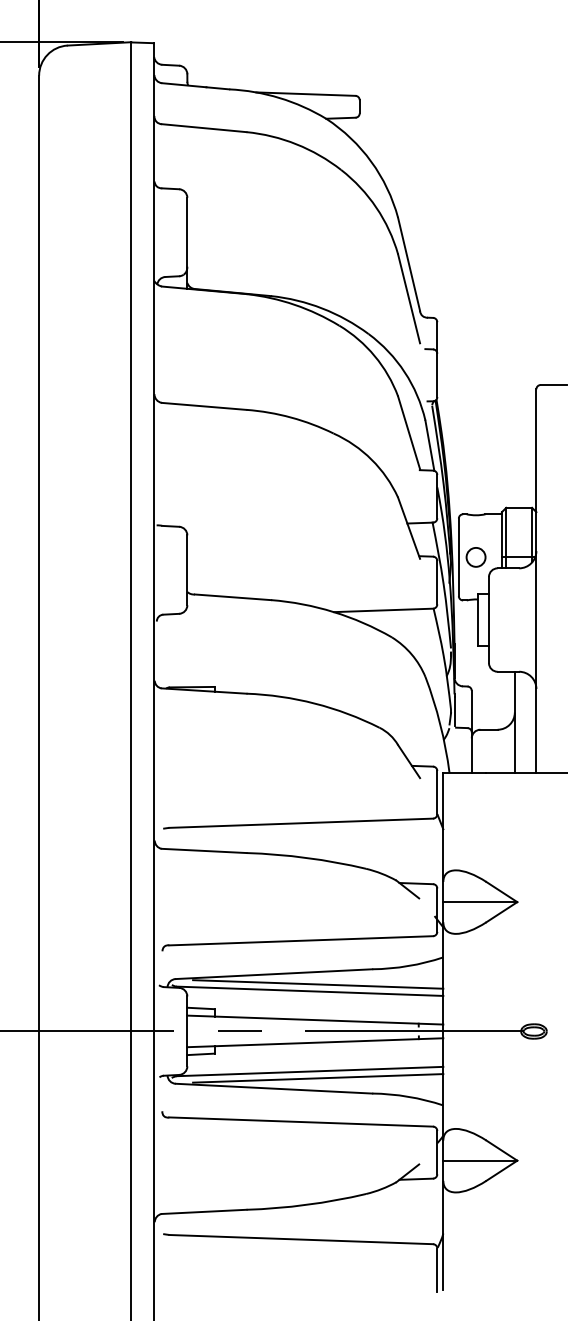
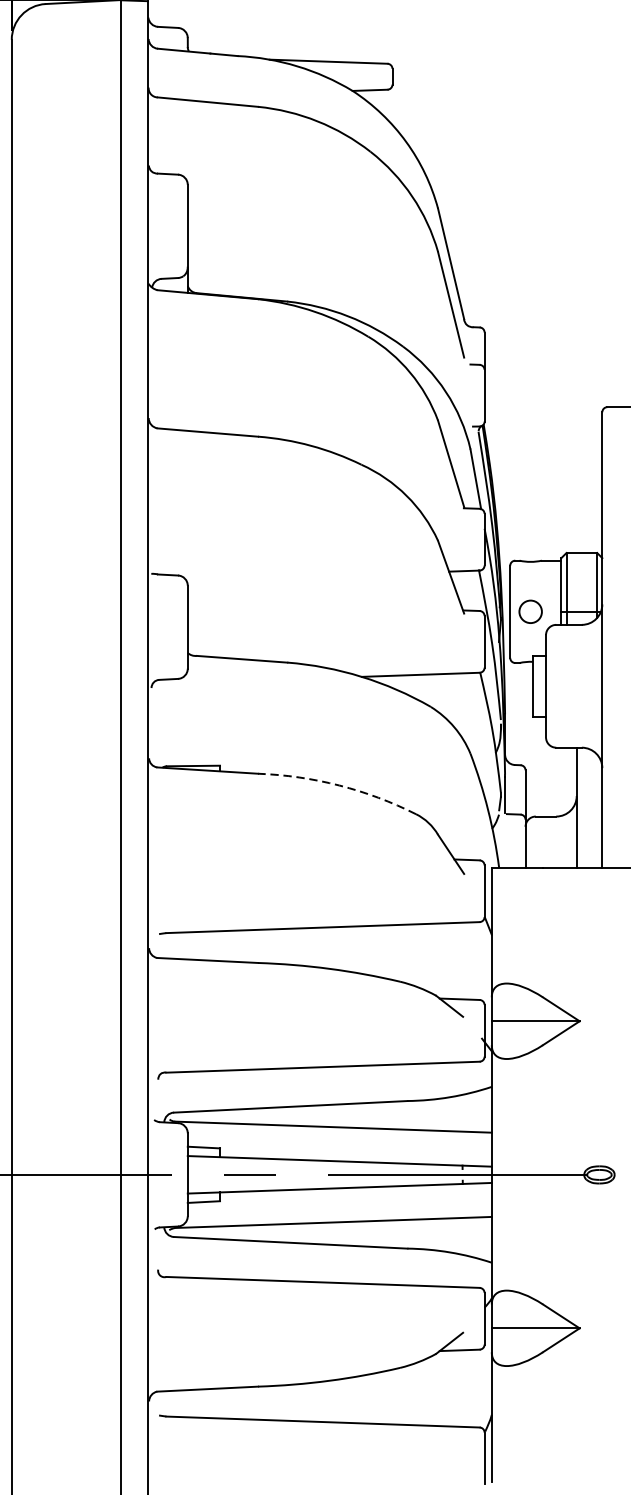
arc: (314, 703) -> (338, 785), solid -> dashed
line: (318, 984) -> (343, 1119), removed
line: (318, 1078) -> (343, 1230), removed

